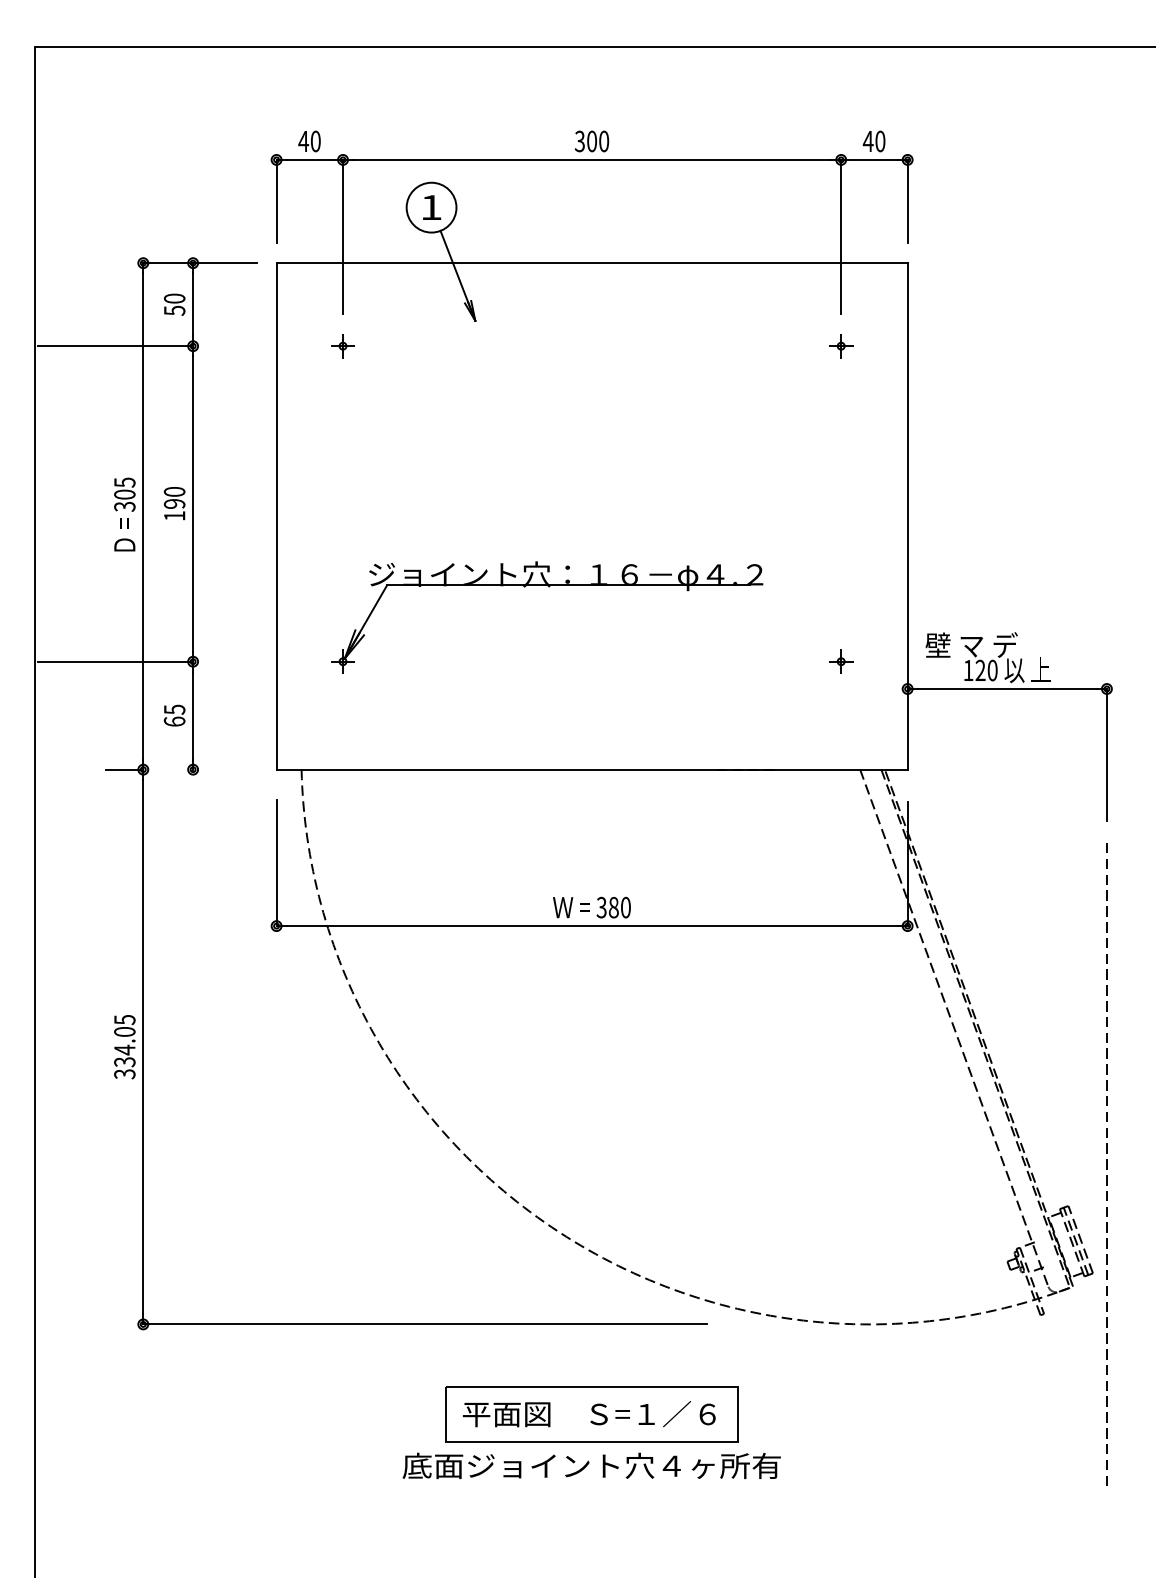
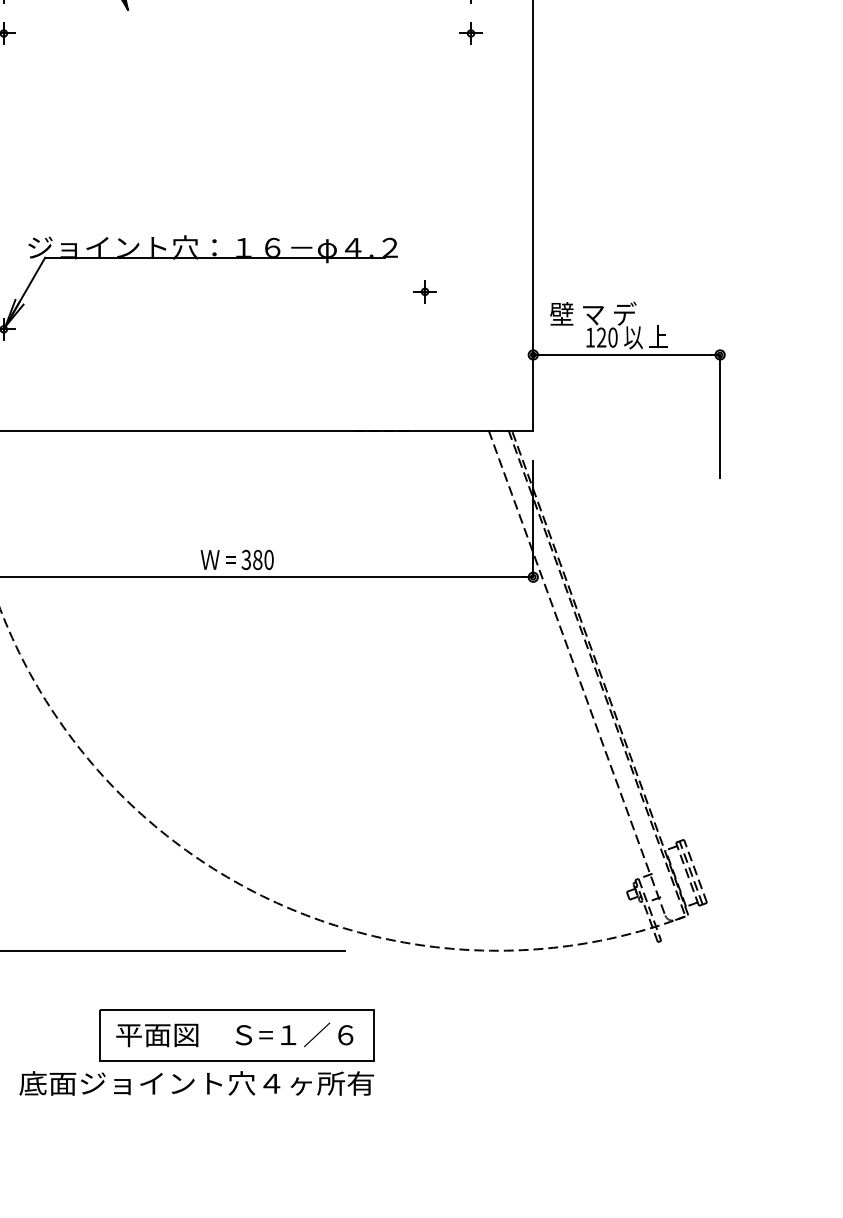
part: (841, 661) -> (425, 291), moved
line: (1106, 1164) -> (719, 800), removed
text: (591, 1465) -> (196, 1083), moved

